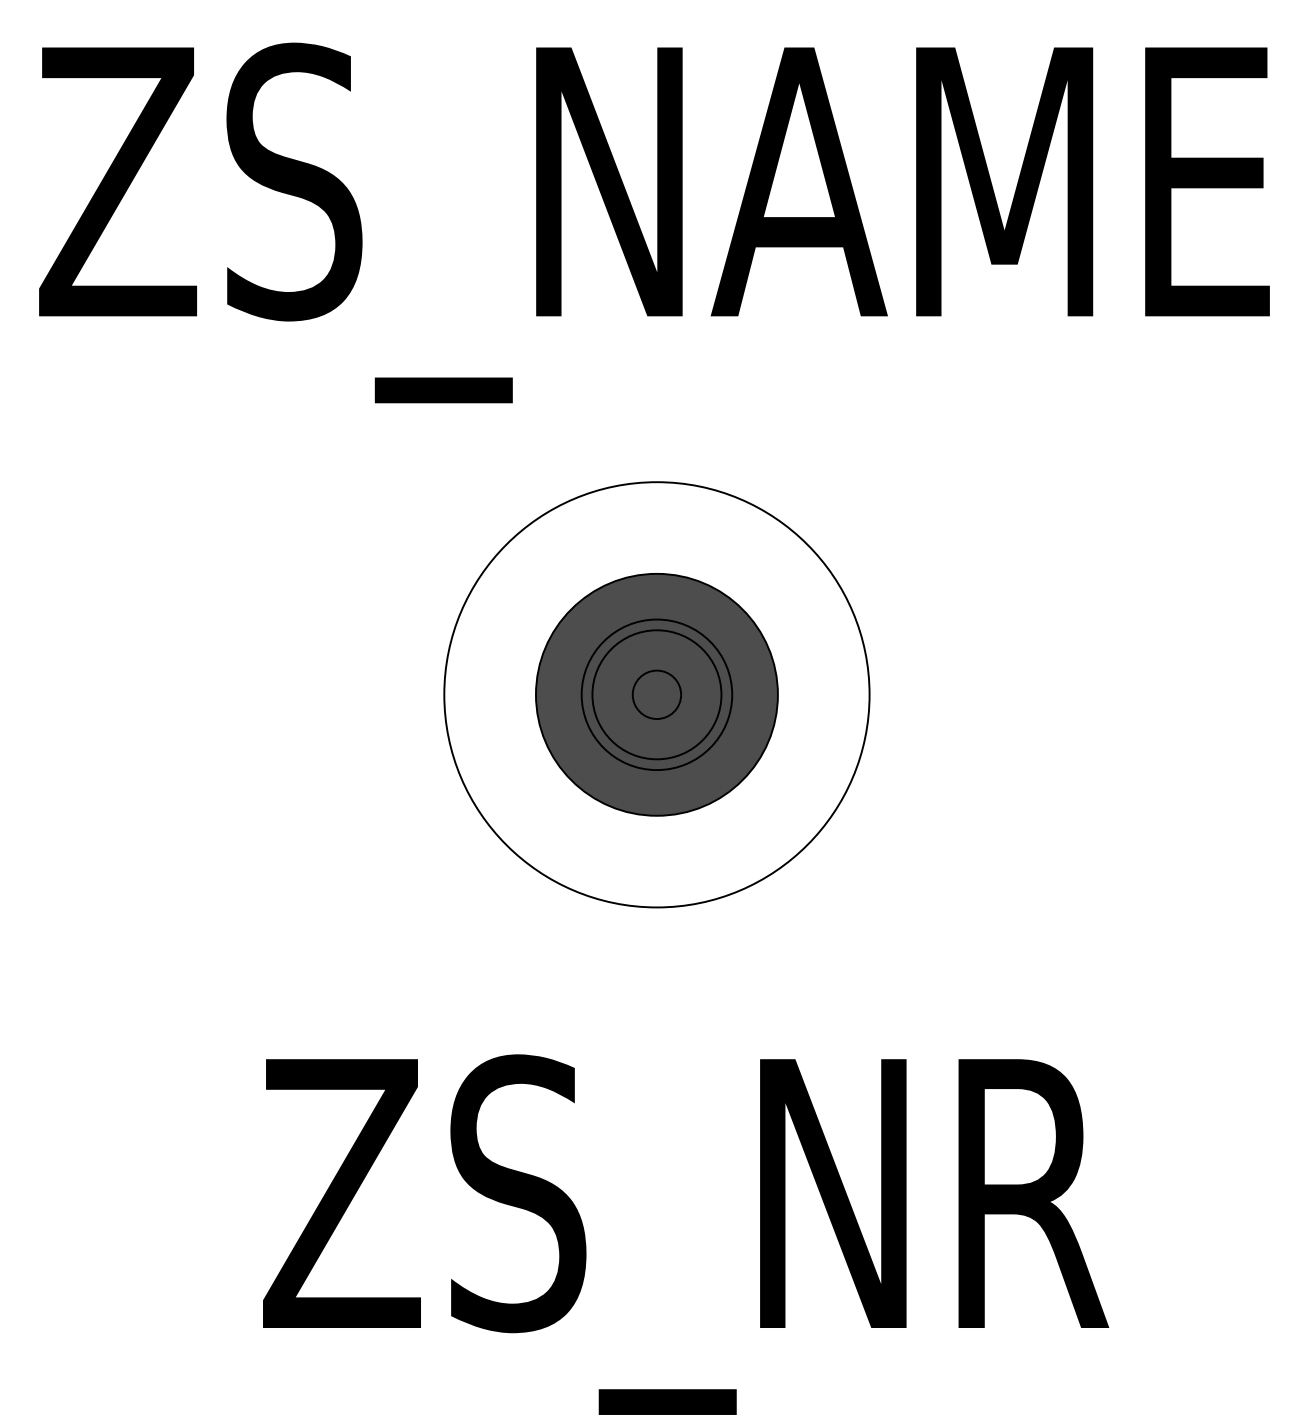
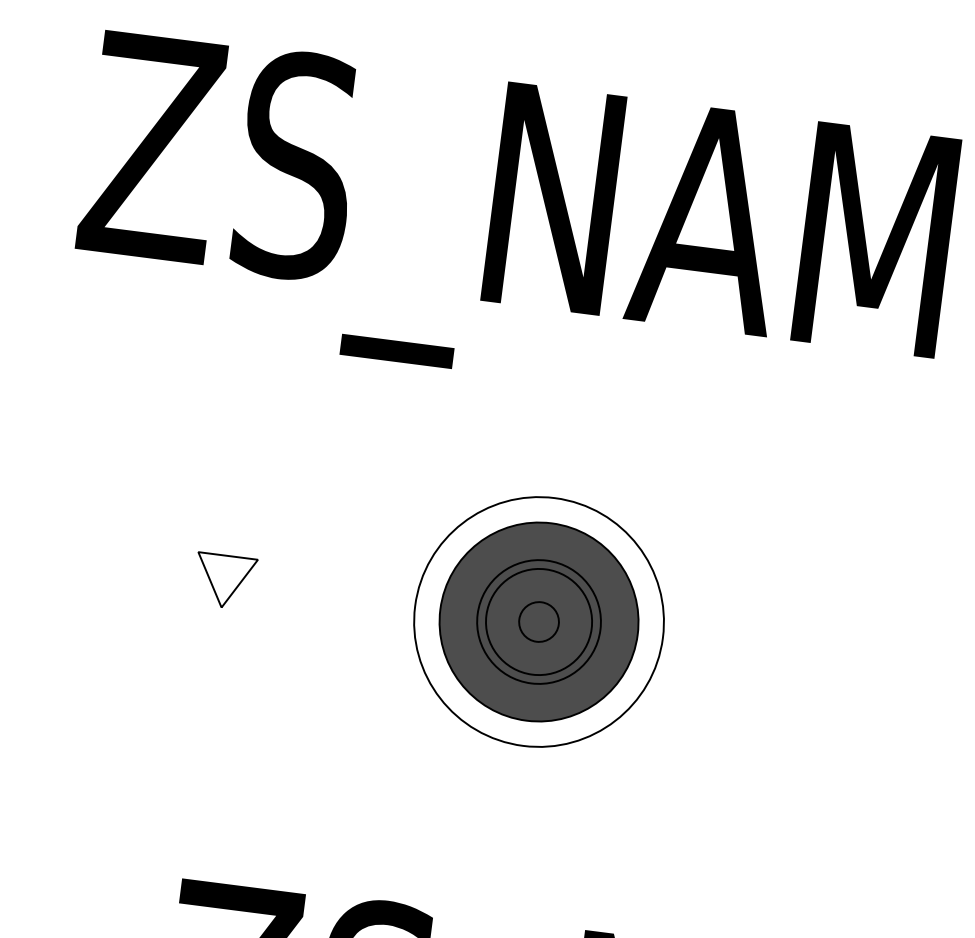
part: (271, 694) -> (224, 581), added
circle: (656, 694) -> (538, 621), size x0.71

